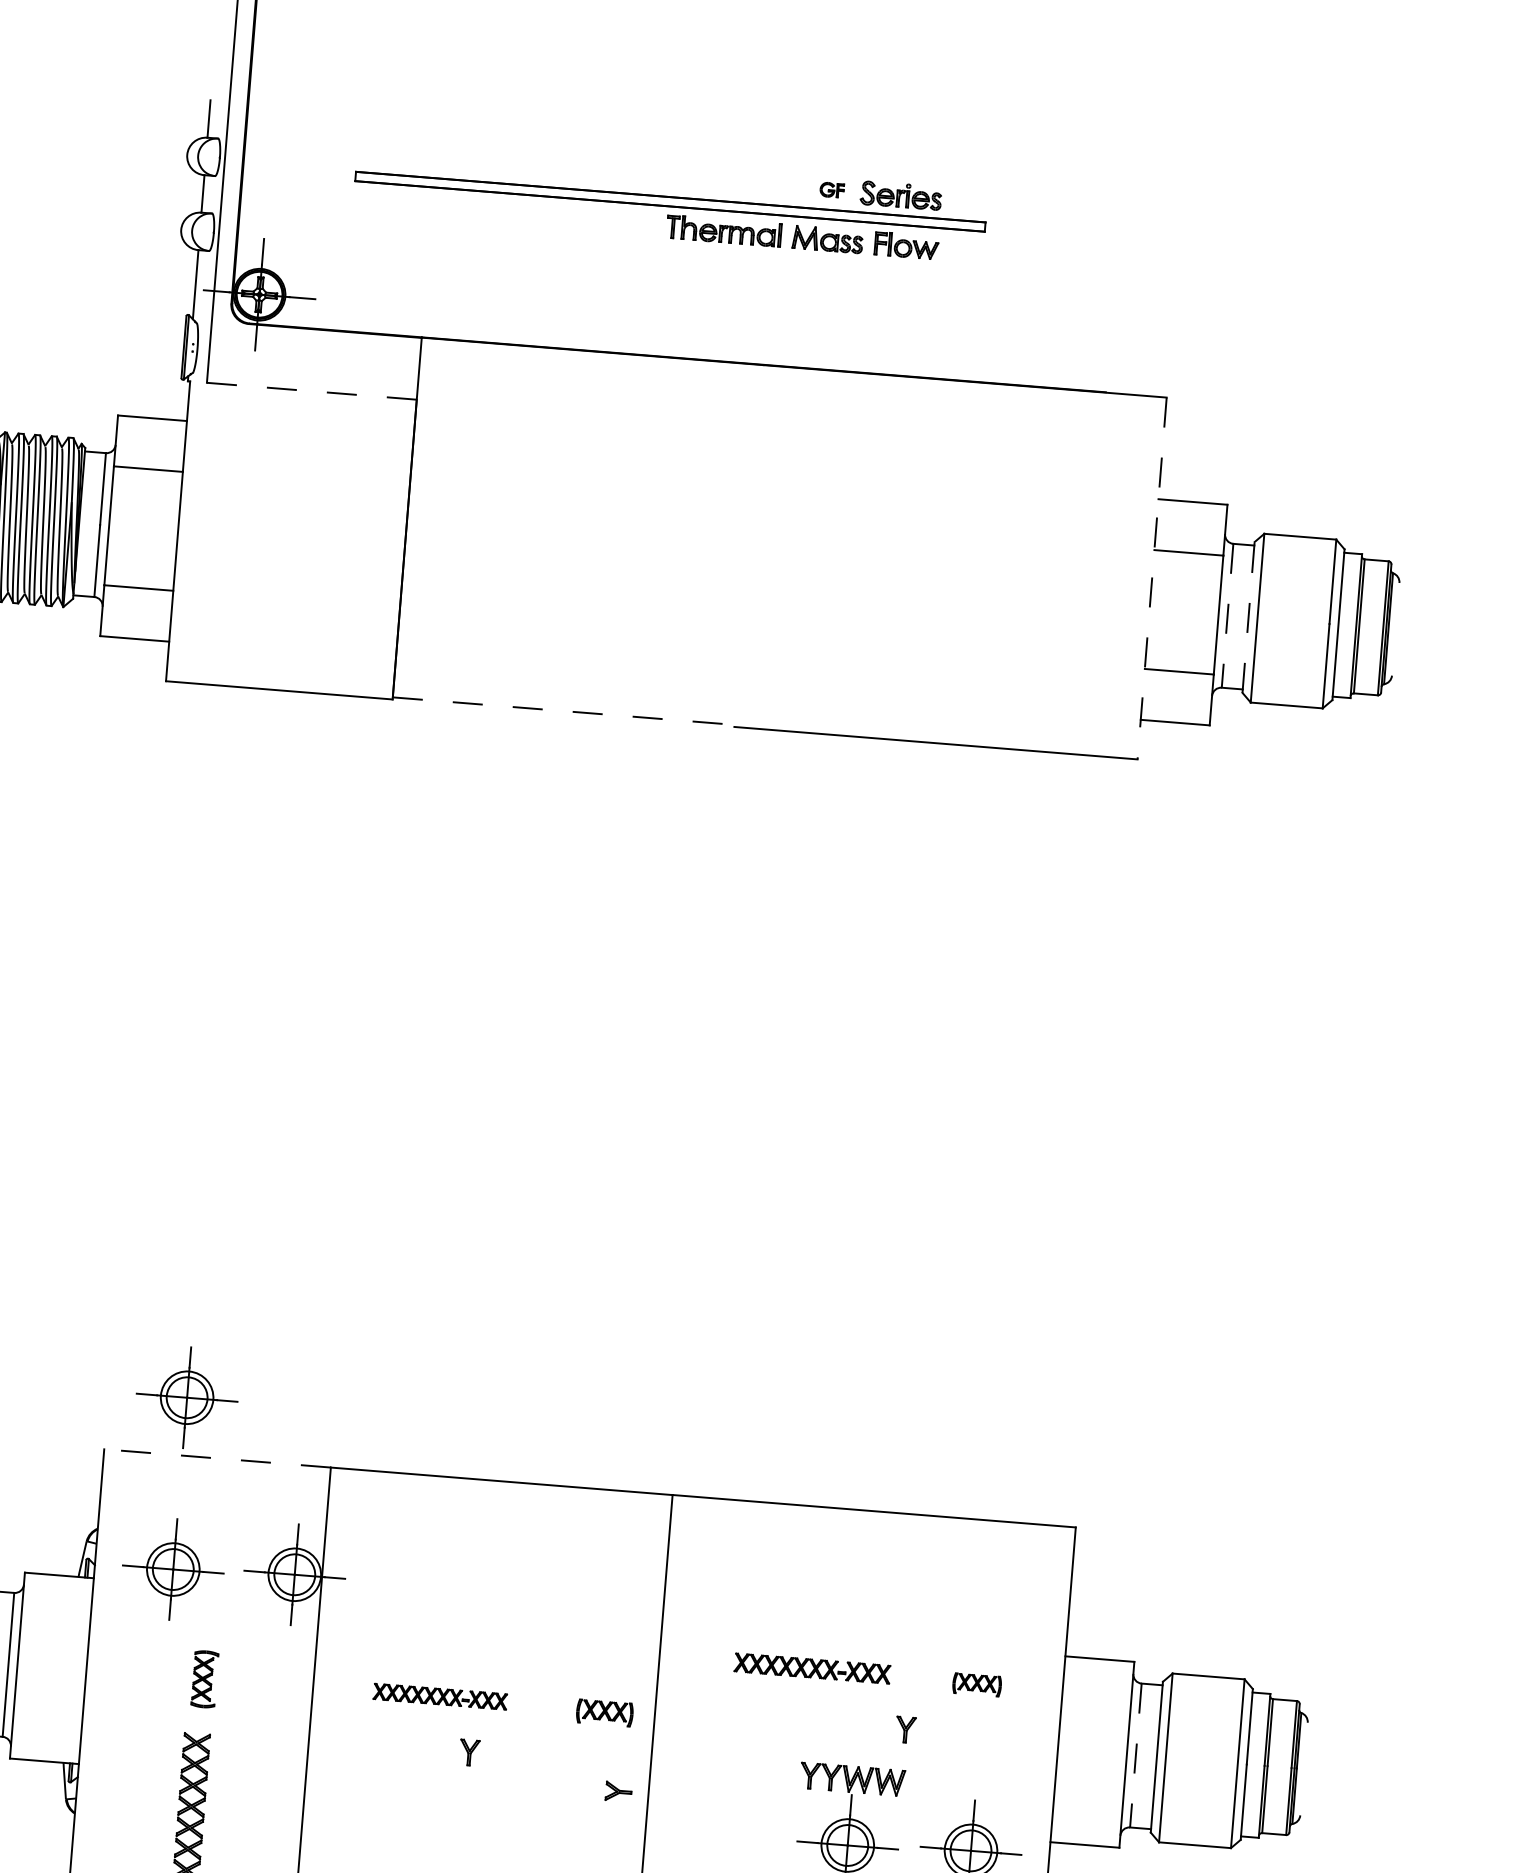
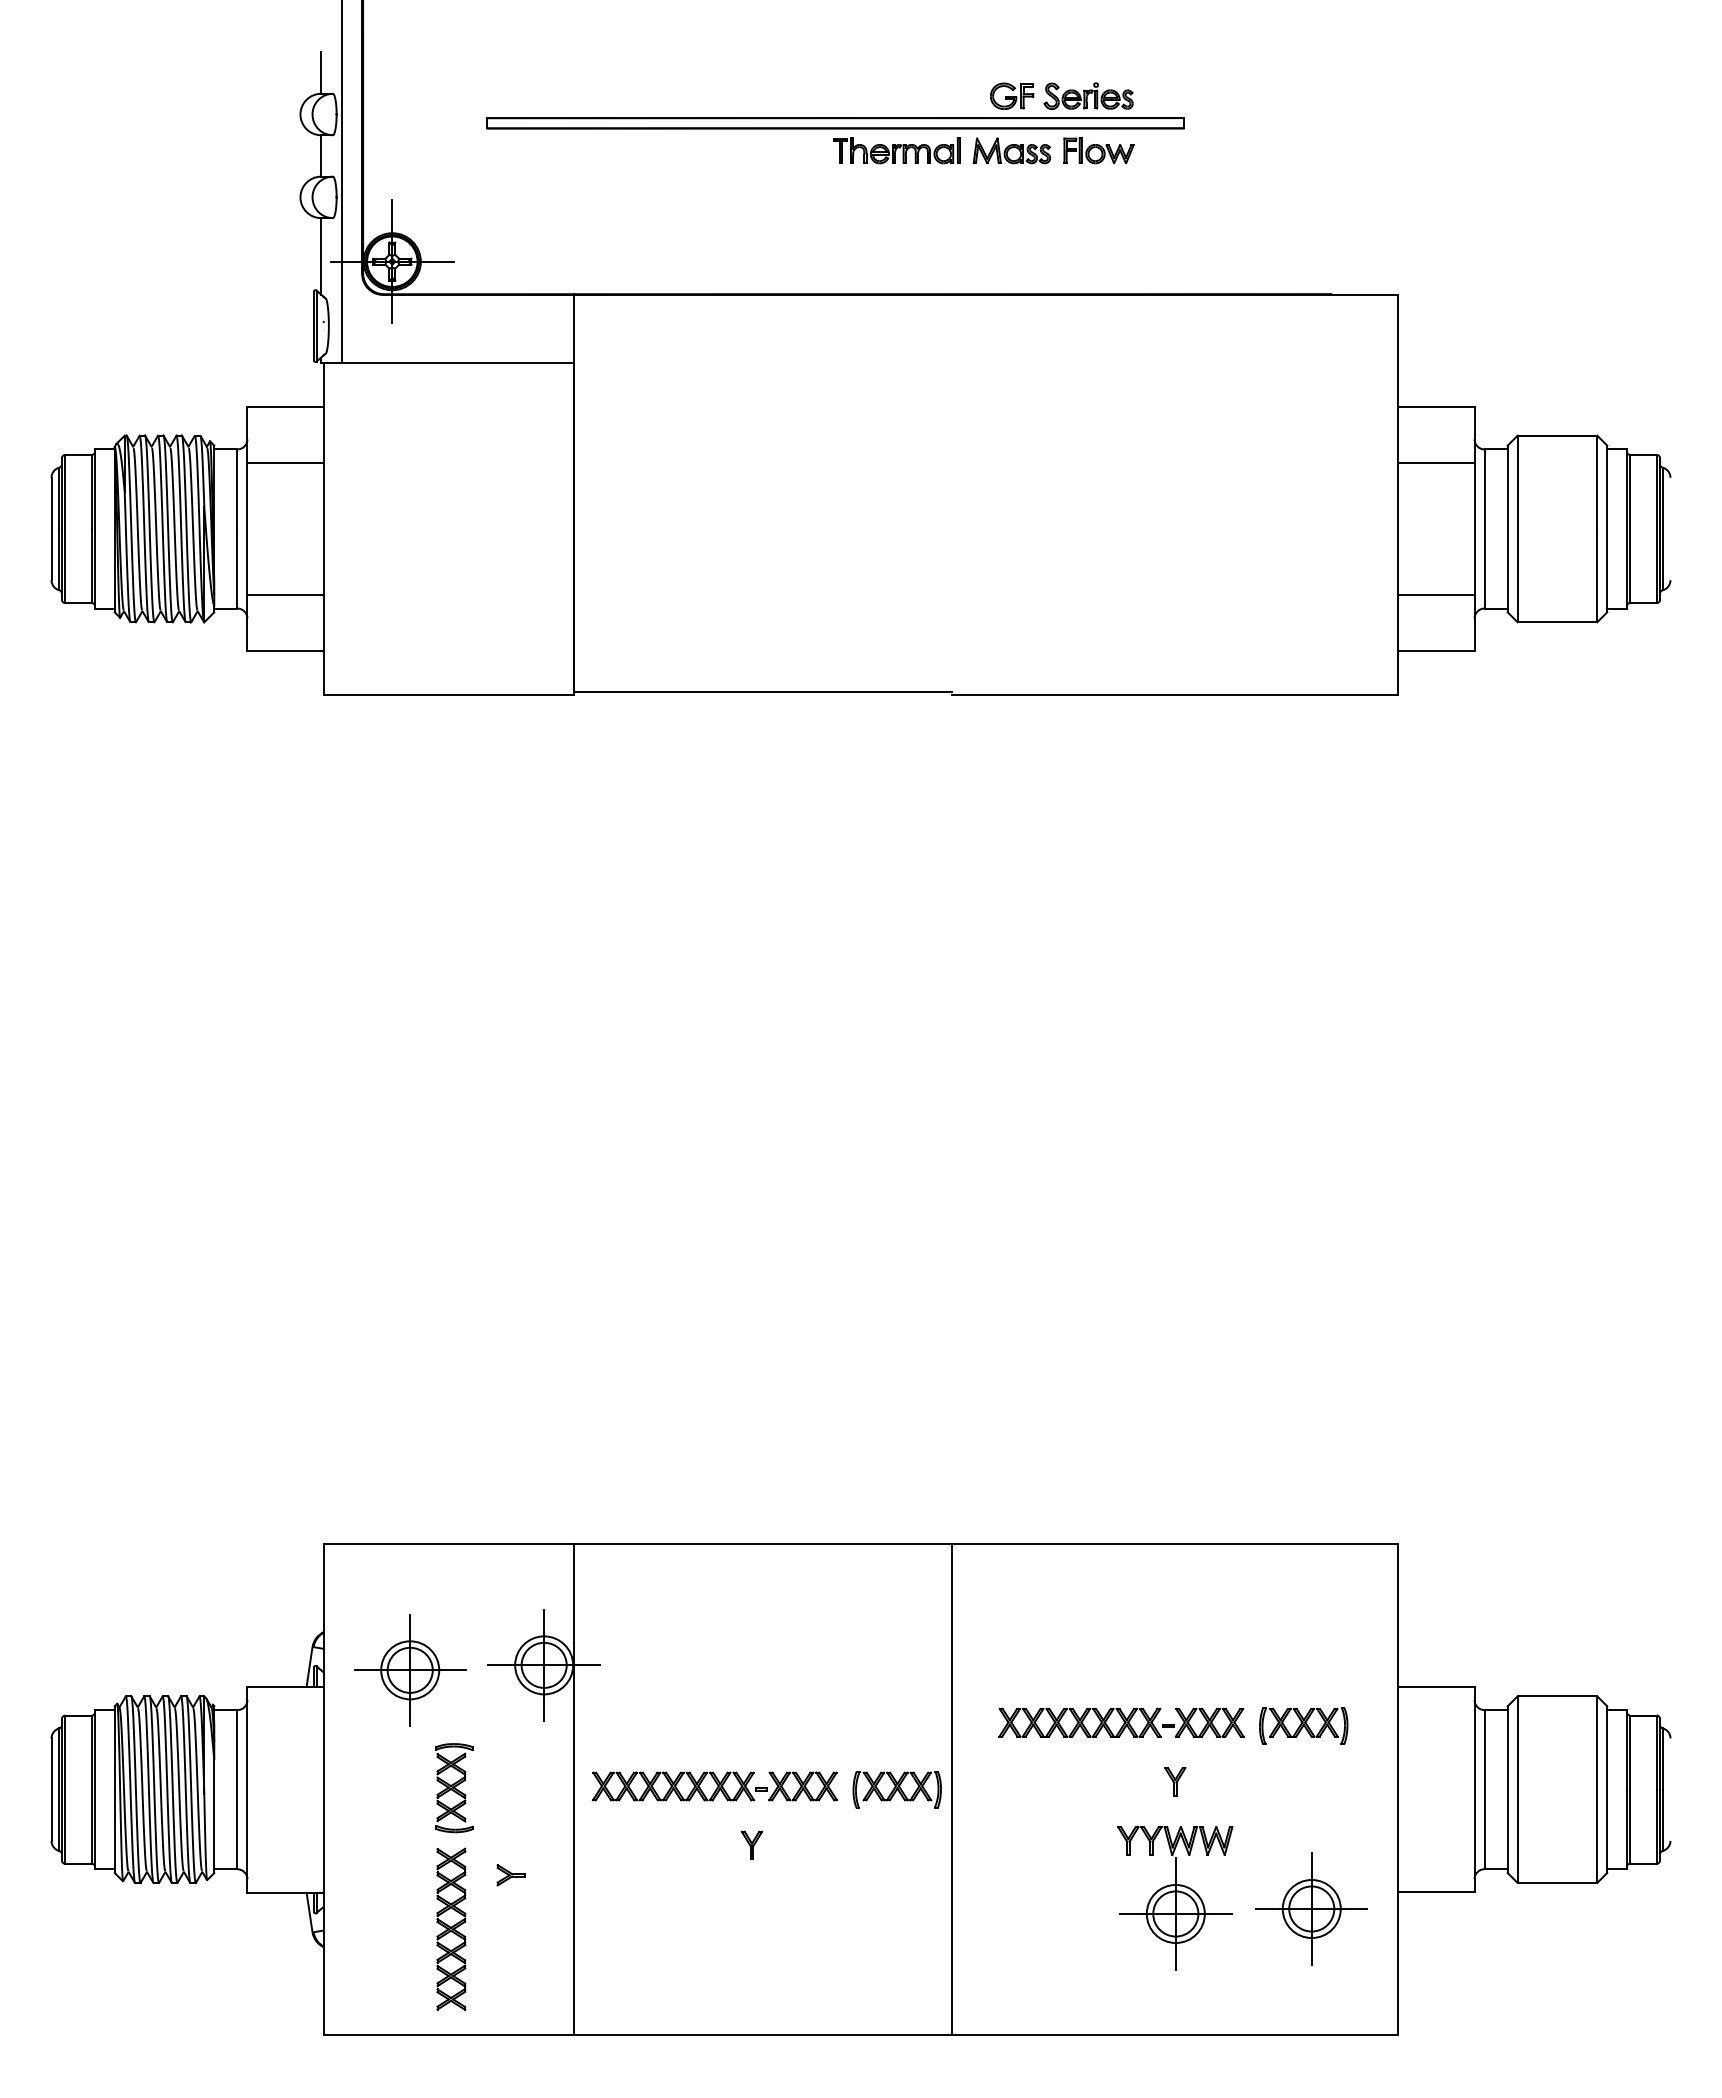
part: (832, 189) -> (1012, 95), size x1.67
line: (302, 390) -> (448, 363), dashed -> solid
line: (1152, 579) -> (1398, 495), dashed -> solid
line: (1227, 615) -> (1484, 528), dashed -> solid
line: (1248, 617) -> (1507, 528), dashed -> solid
line: (563, 711) -> (763, 692), dashed -> solid
part: (187, 1397) -> (410, 1480), removed
line: (217, 1458) -> (448, 1544), dashed -> solid
part: (812, 1668) -> (1121, 1722), size x1.43
part: (204, 1679) -> (454, 1788), size x1.43
part: (976, 1684) -> (1303, 1725), size x1.67
part: (439, 1696) -> (714, 1786), size x1.67
part: (604, 1712) -> (896, 1789), size x1.43
part: (905, 1729) -> (1175, 1781), moved
line: (1135, 1755) -> (1484, 1789), dashed -> solid
part: (617, 1791) -> (510, 1875), moved

